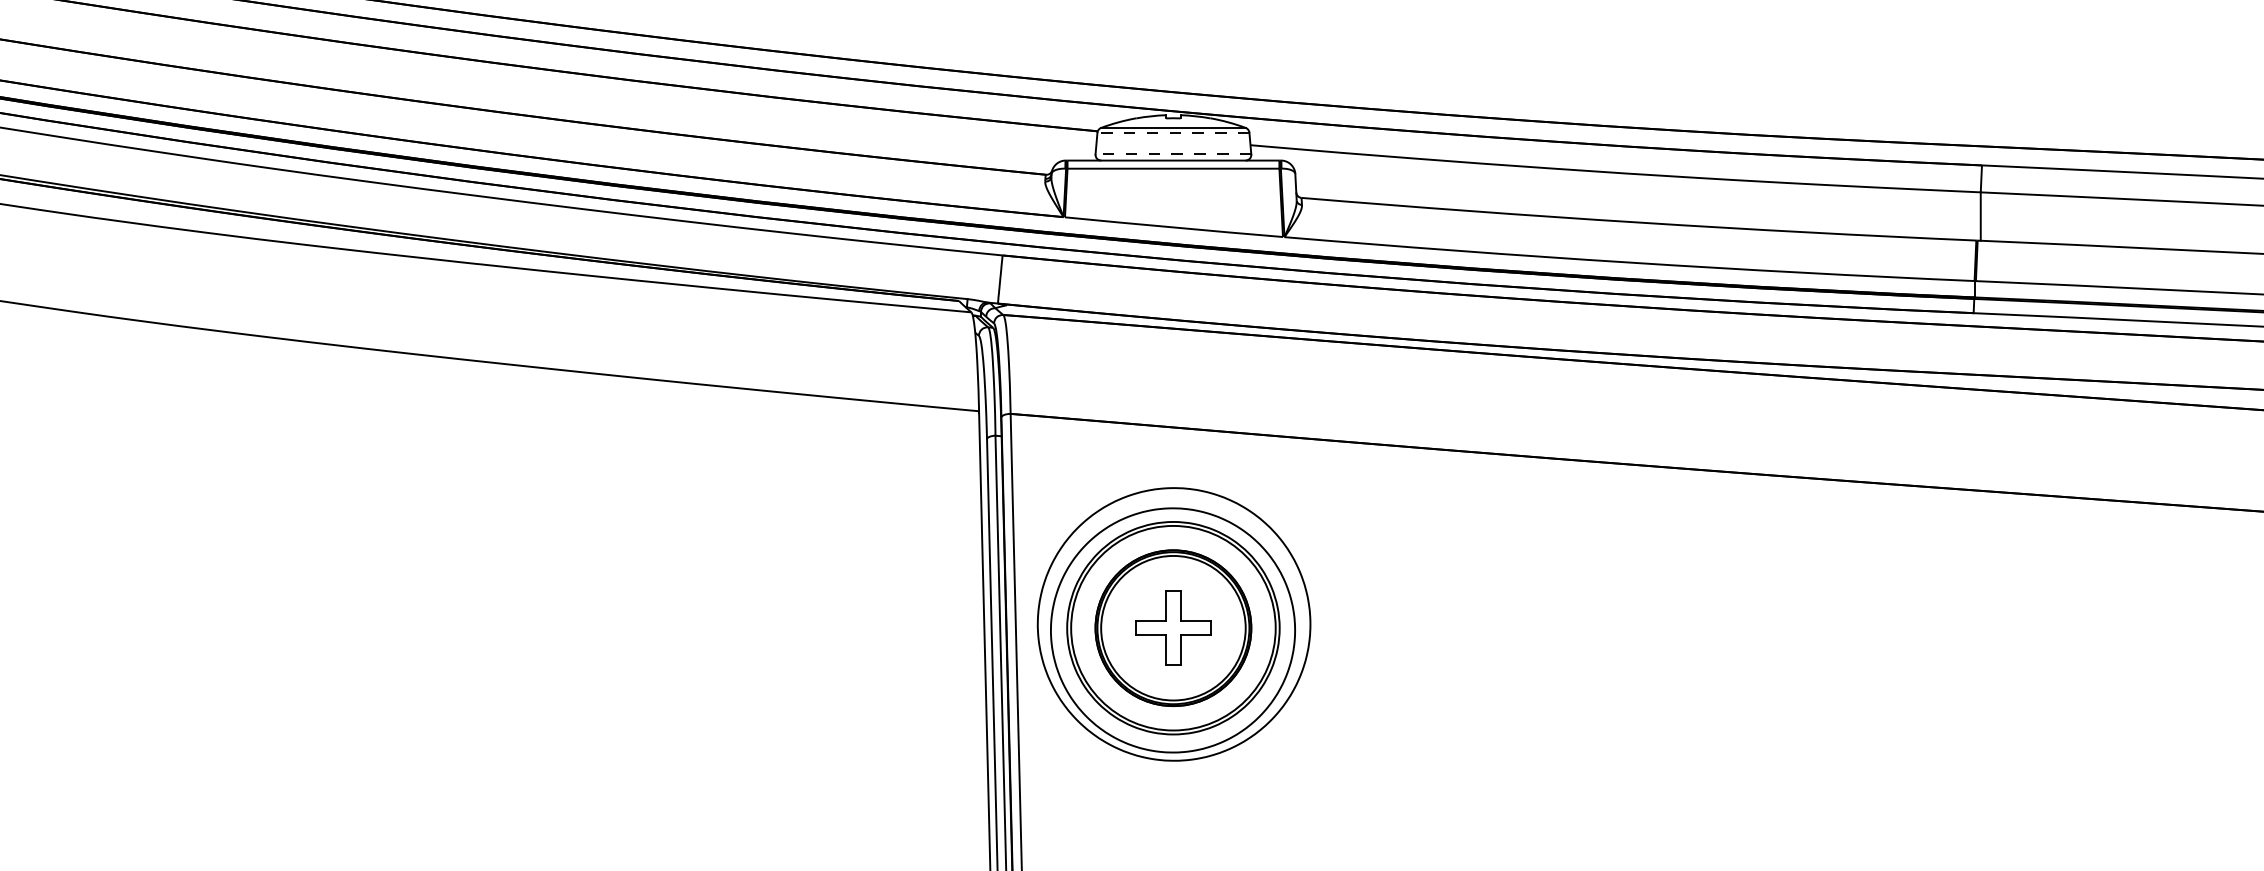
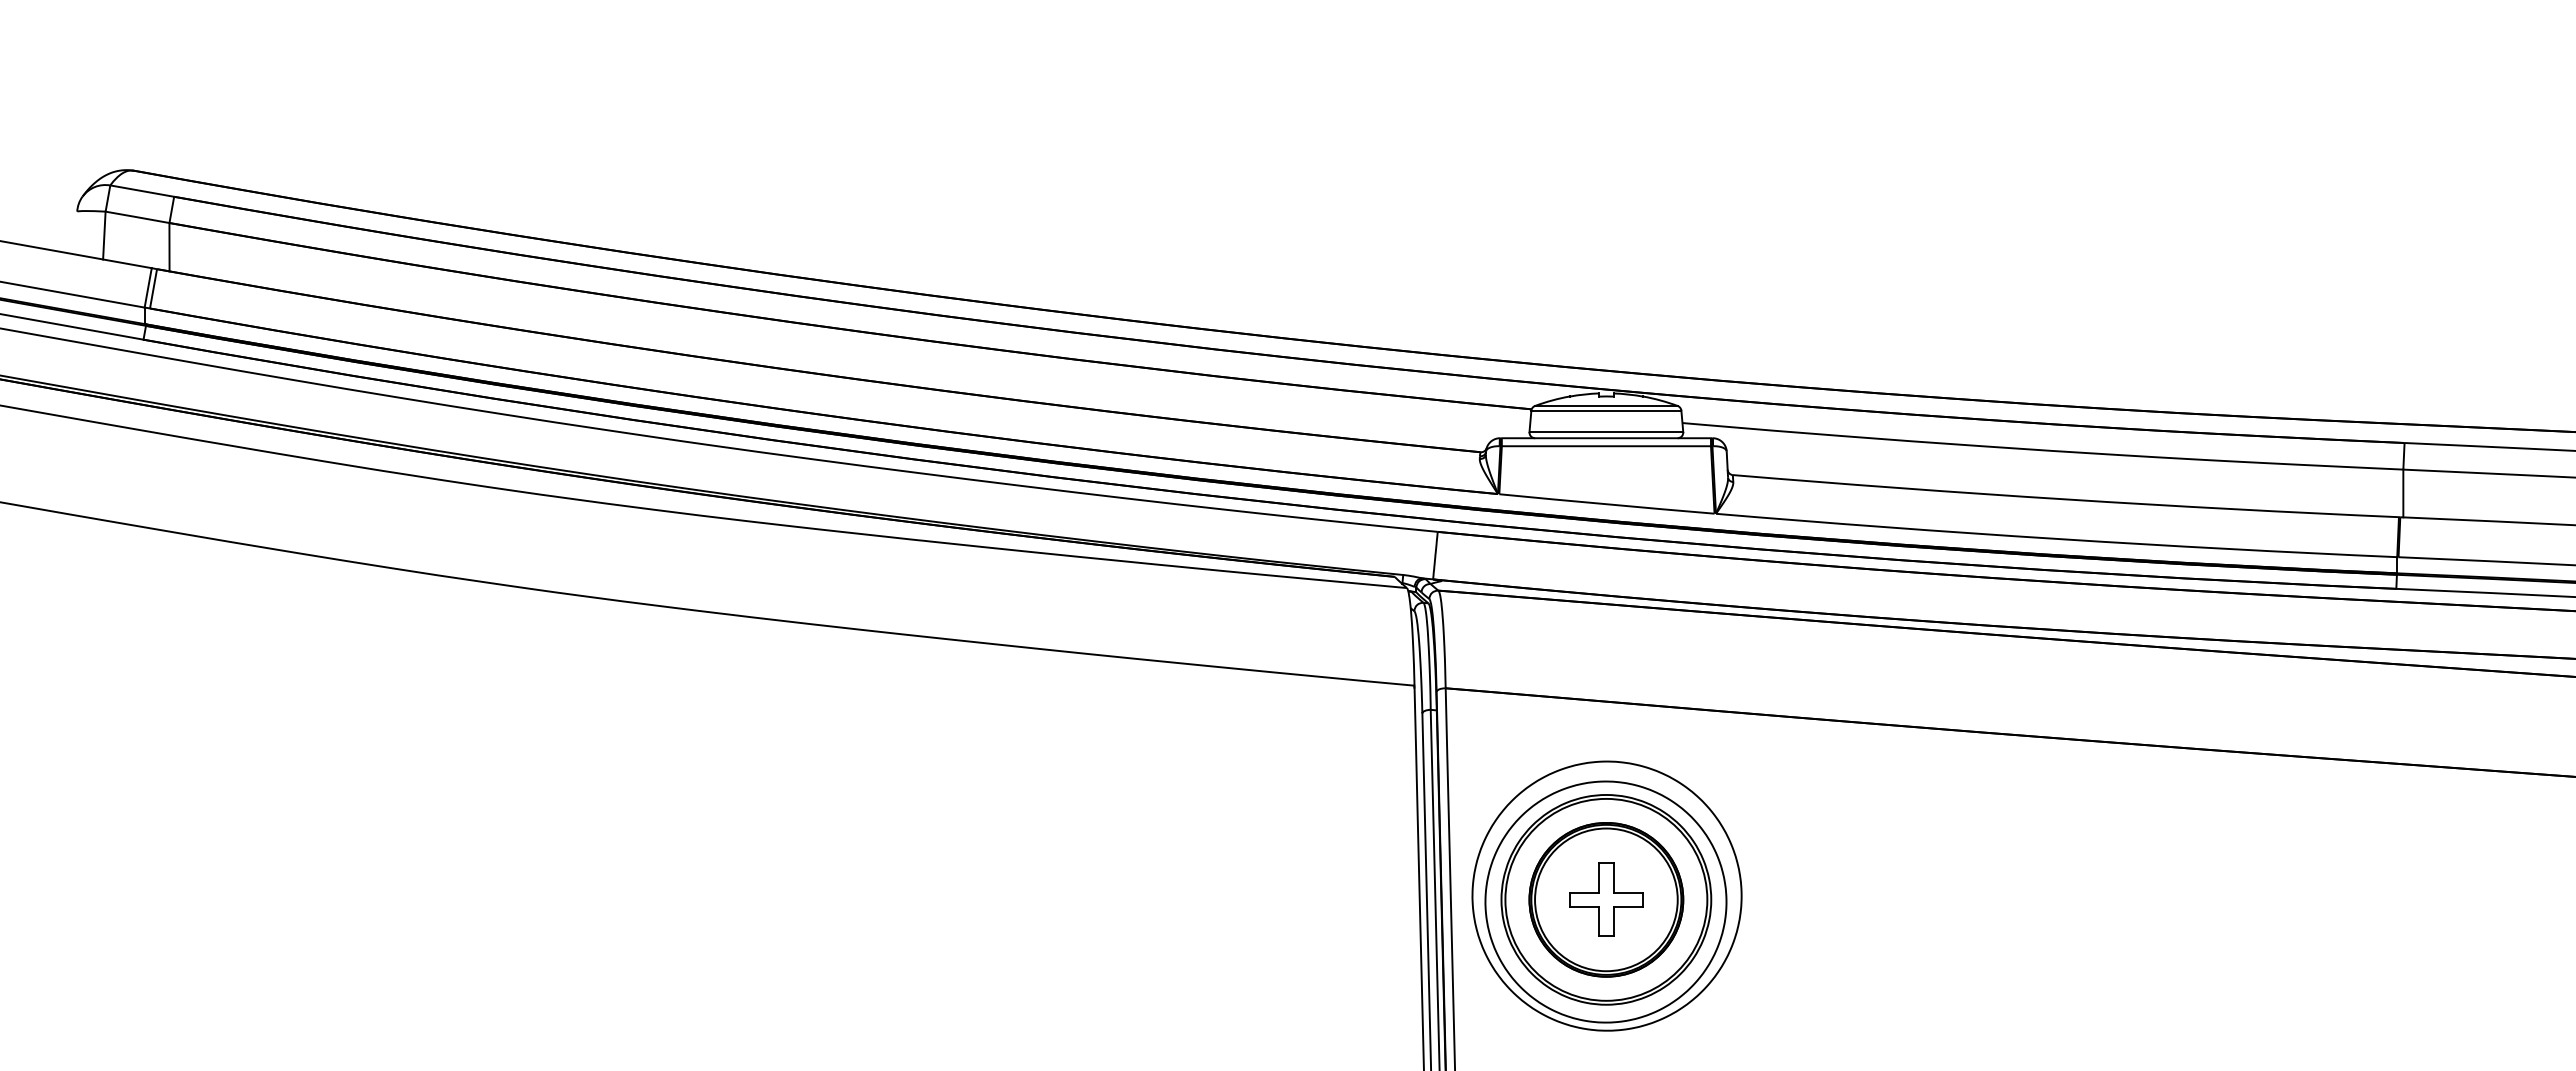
line: (1172, 132) -> (1605, 410), dashed -> solid
line: (1173, 154) -> (1606, 432), dashed -> solid

